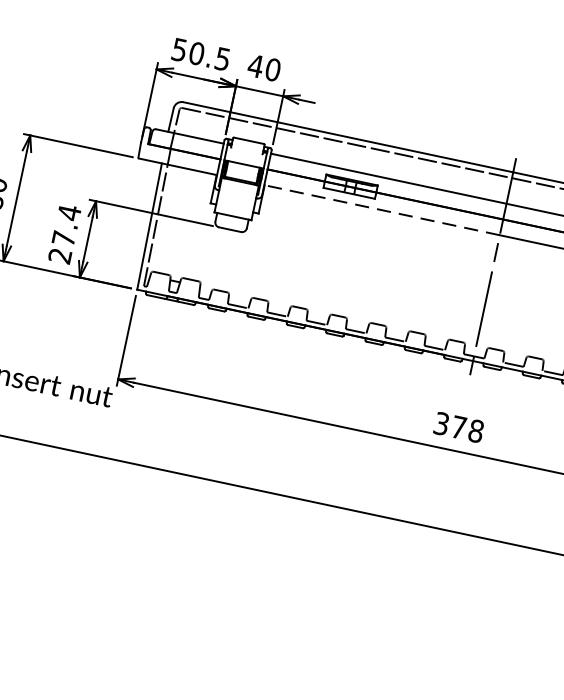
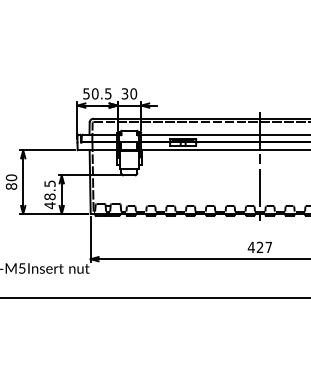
text: (254, 65) -> (124, 93), 40 -> 30
line: (381, 210) -> (200, 150), dashed -> solid
text: (63, 233) -> (49, 194), 27.4 -> 48.5
text: (457, 427) -> (259, 247), 378 -> 427

